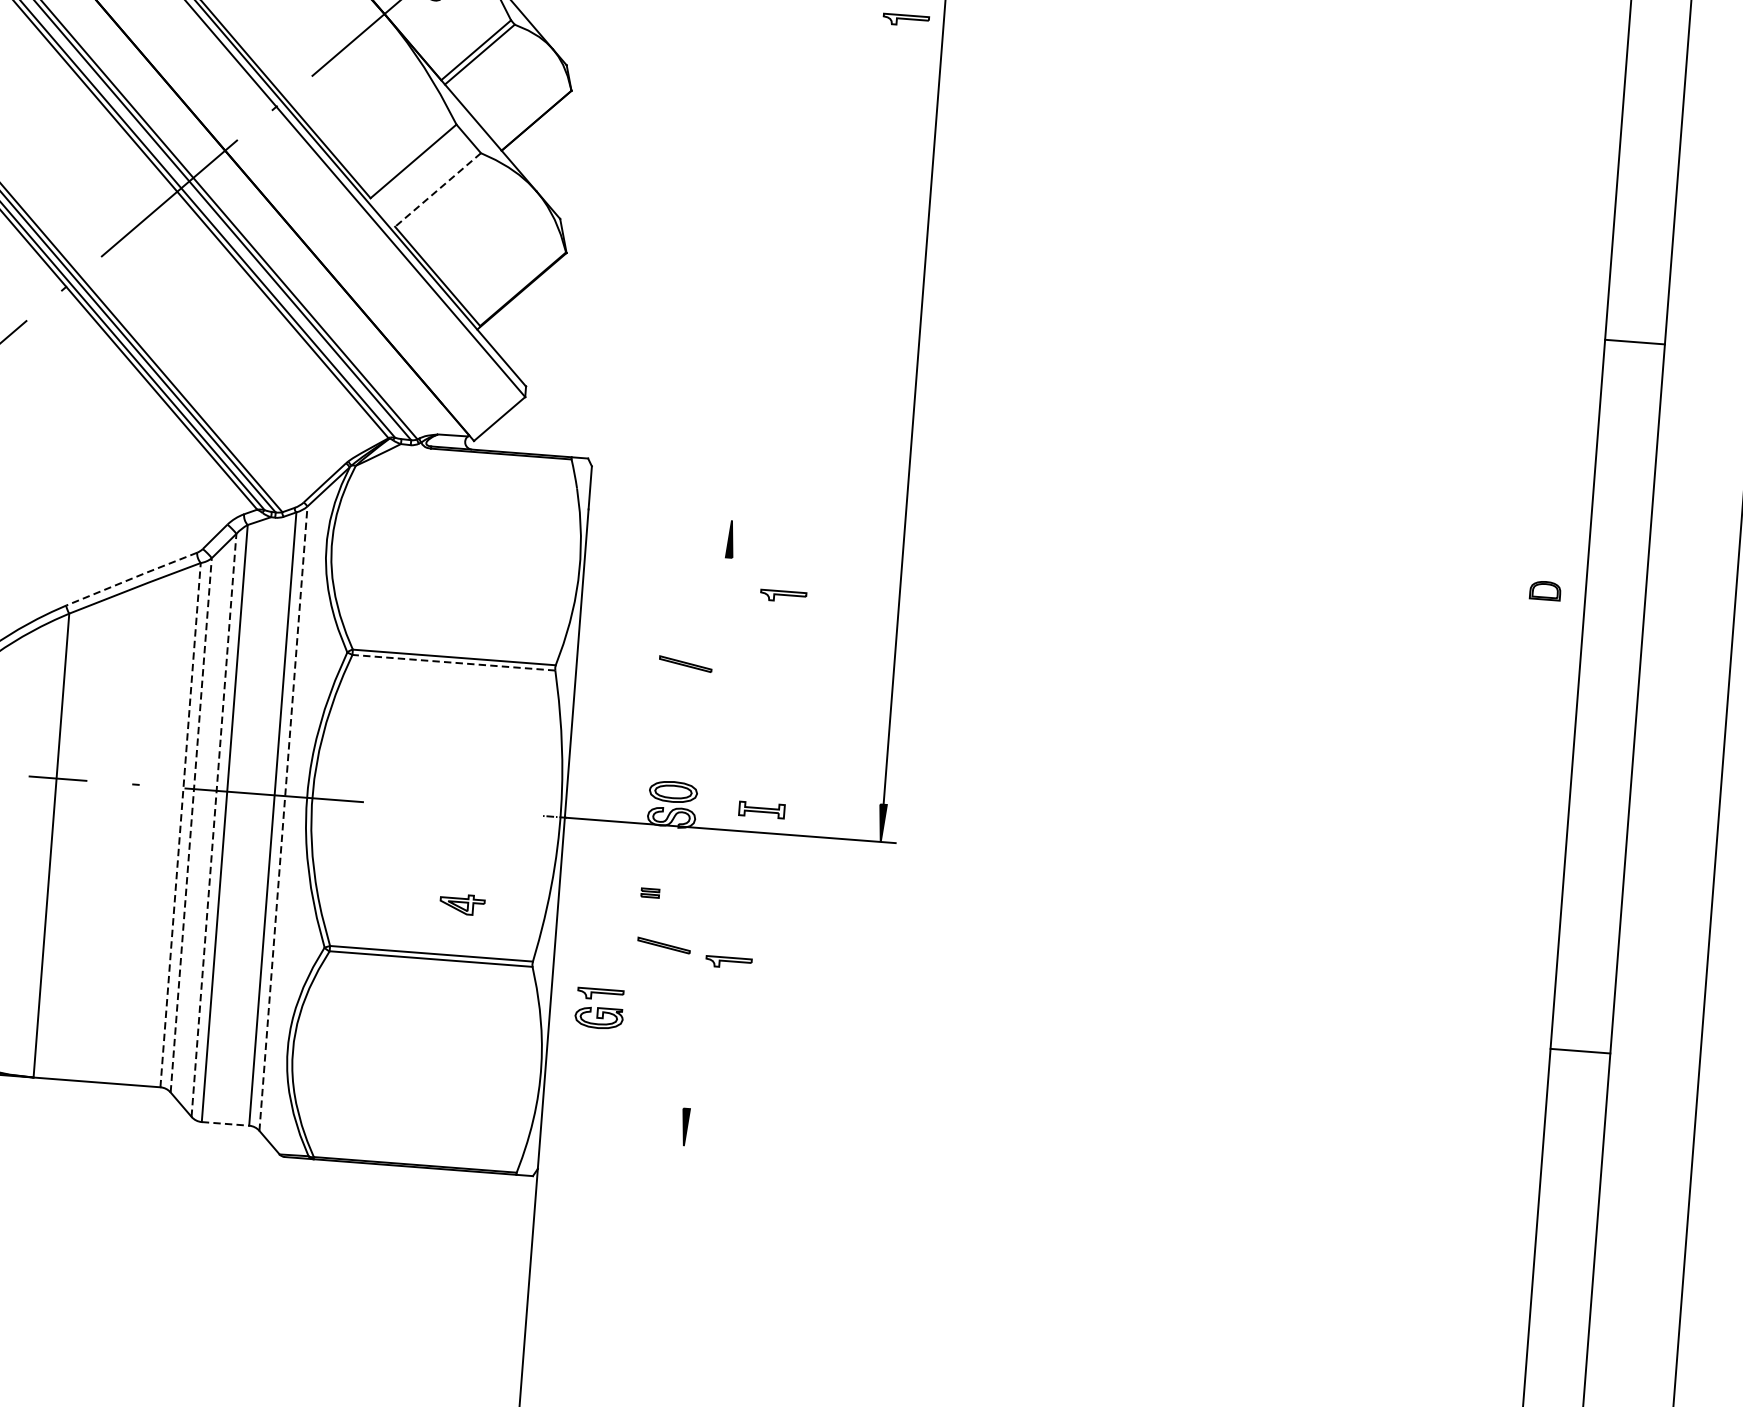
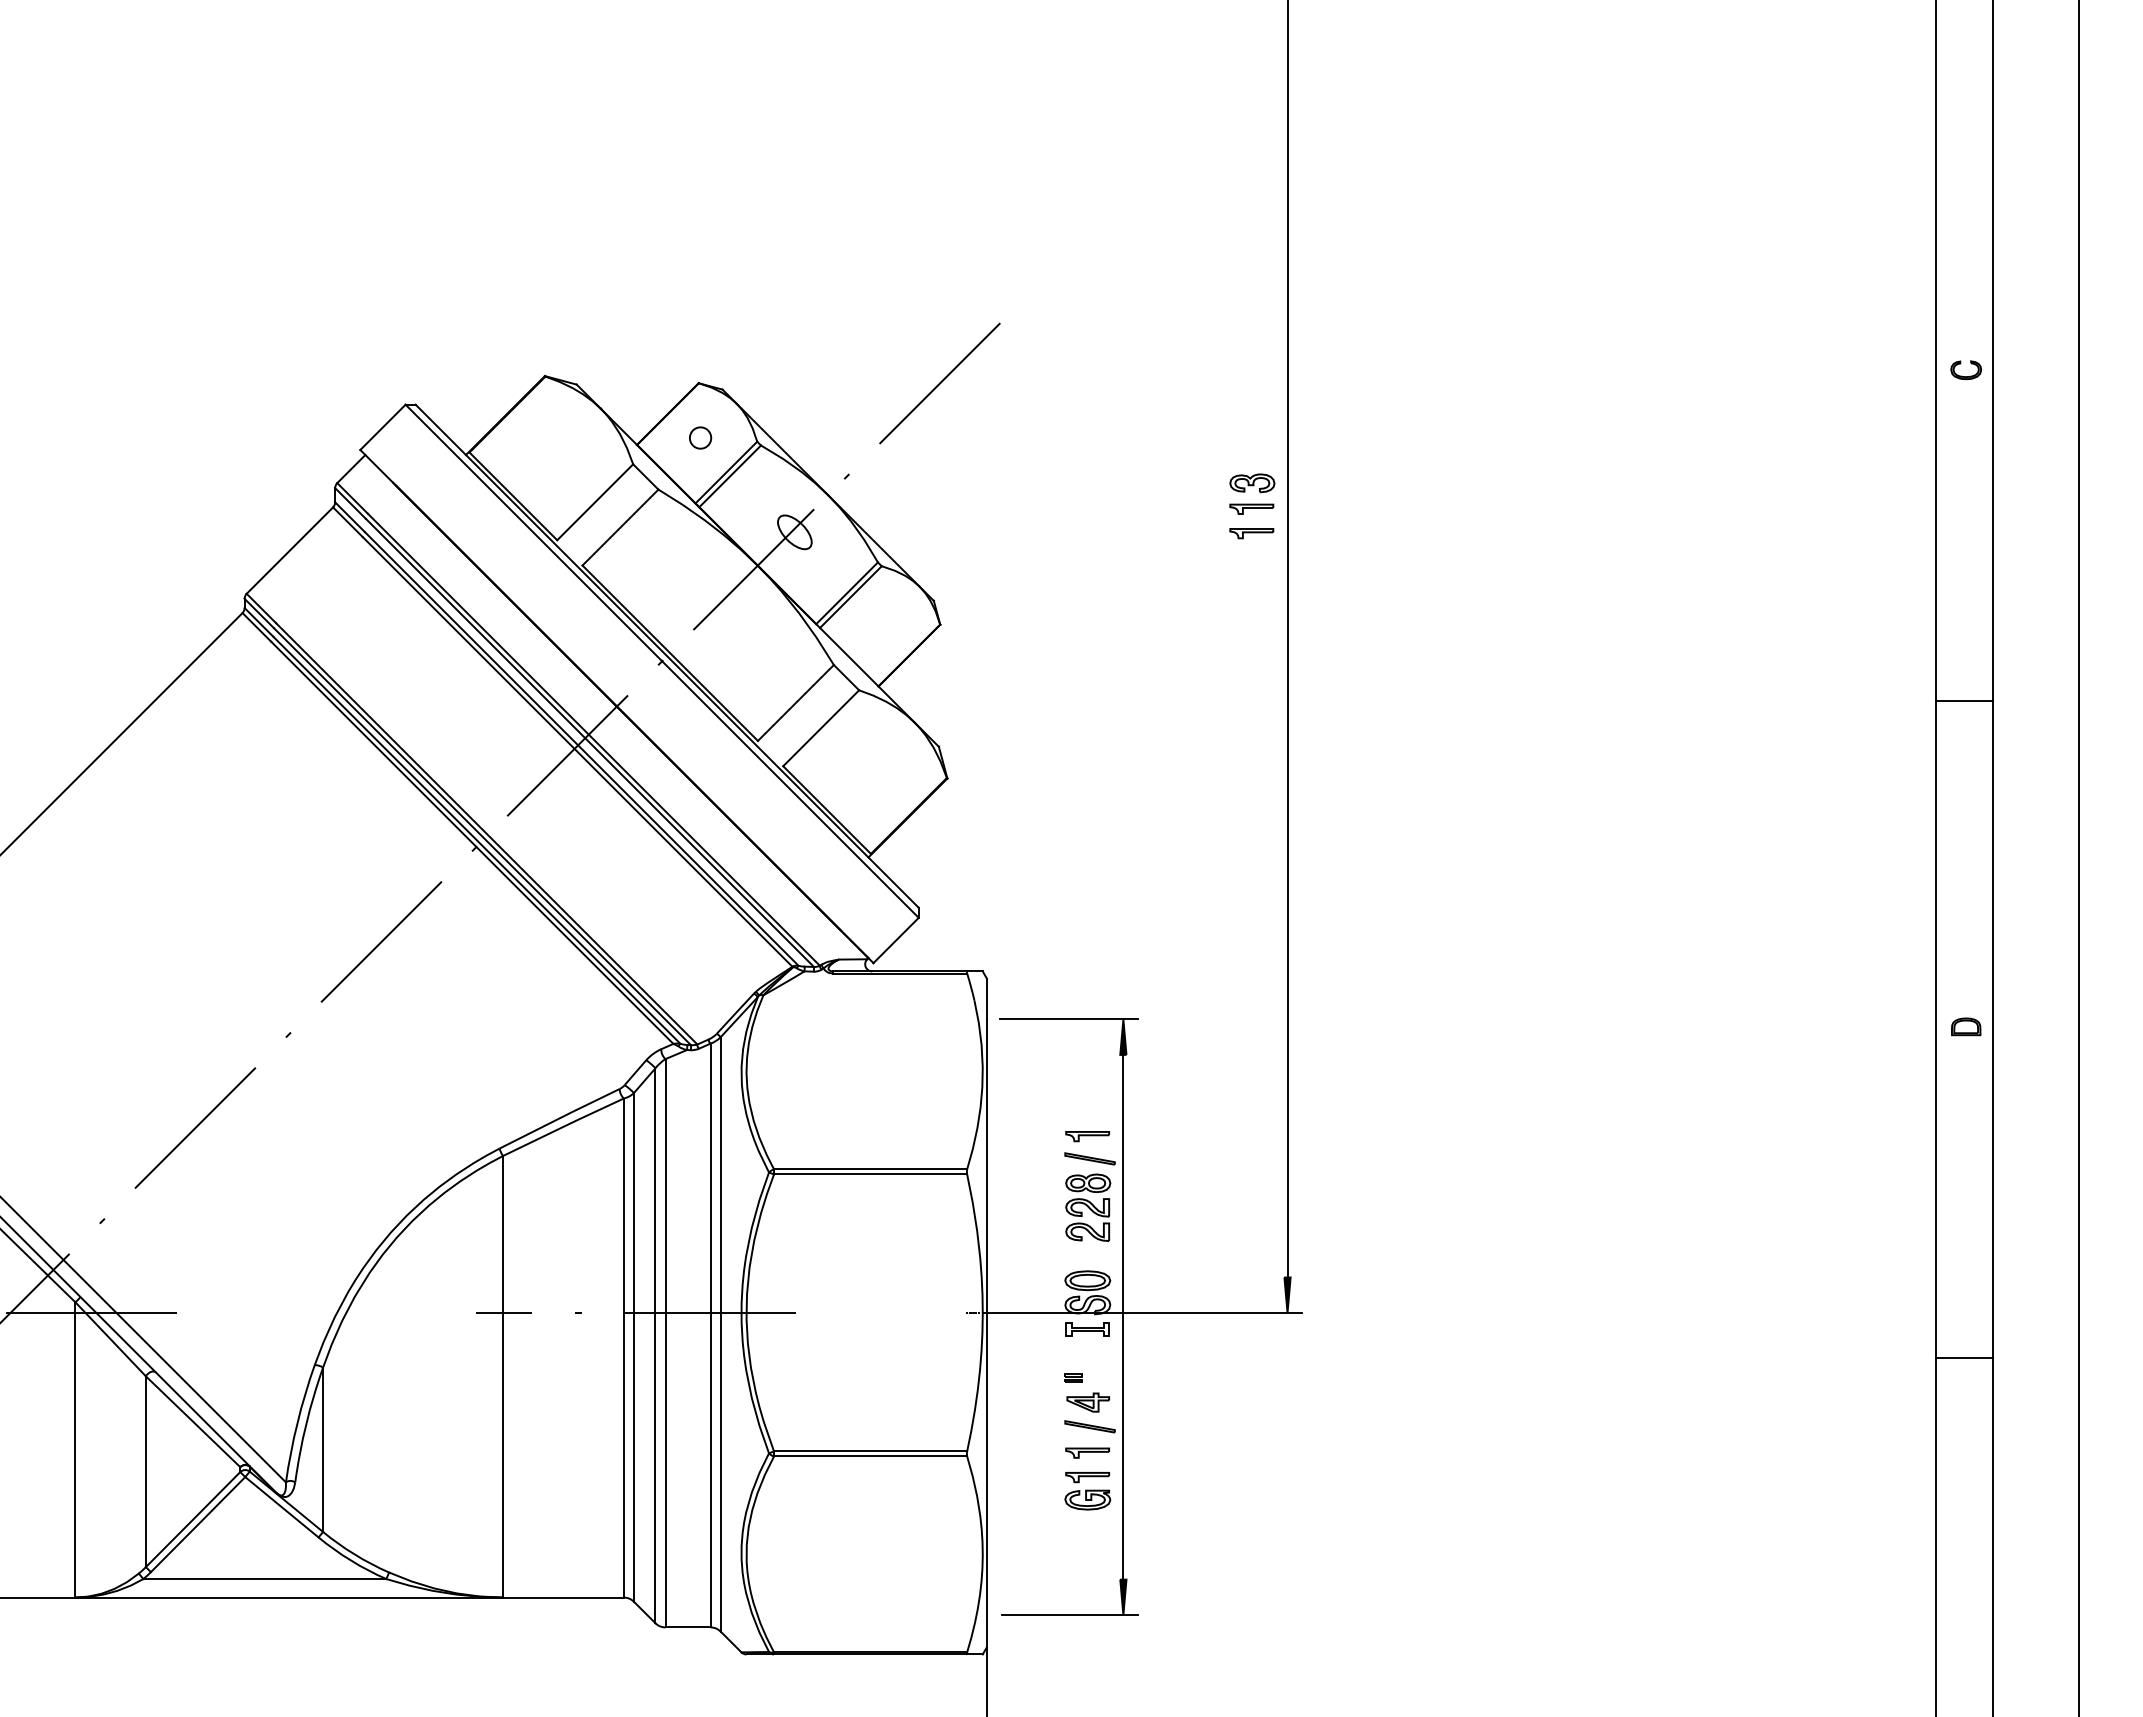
line: (438, 190) -> (821, 728), dashed -> solid
line: (1634, 342) -> (1964, 701), moved
line: (674, 515) -> (1068, 1019), added
line: (131, 578) -> (559, 1118), dashed -> solid
part: (1545, 590) -> (1966, 1026), moved
part: (783, 596) -> (1087, 1136), moved
line: (453, 662) -> (870, 1174), dashed -> solid
part: (680, 715) -> (1088, 1207), added
part: (761, 810) -> (1087, 1329), moved
line: (283, 817) -> (720, 1333), dashed -> solid
line: (190, 824) -> (633, 1346), dashed -> solid
line: (180, 825) -> (623, 1348), dashed -> solid
line: (214, 825) -> (655, 1345), dashed -> solid
line: (708, 832) -> (1123, 1316), added
part: (462, 904) -> (1088, 1402), moved
part: (728, 961) -> (1087, 1452), moved
part: (599, 1009) -> (1087, 1491), moved
line: (1580, 1050) -> (1964, 1357), moved
line: (225, 1124) -> (688, 1627), dashed -> solid
line: (627, 1142) -> (1069, 1615), added

